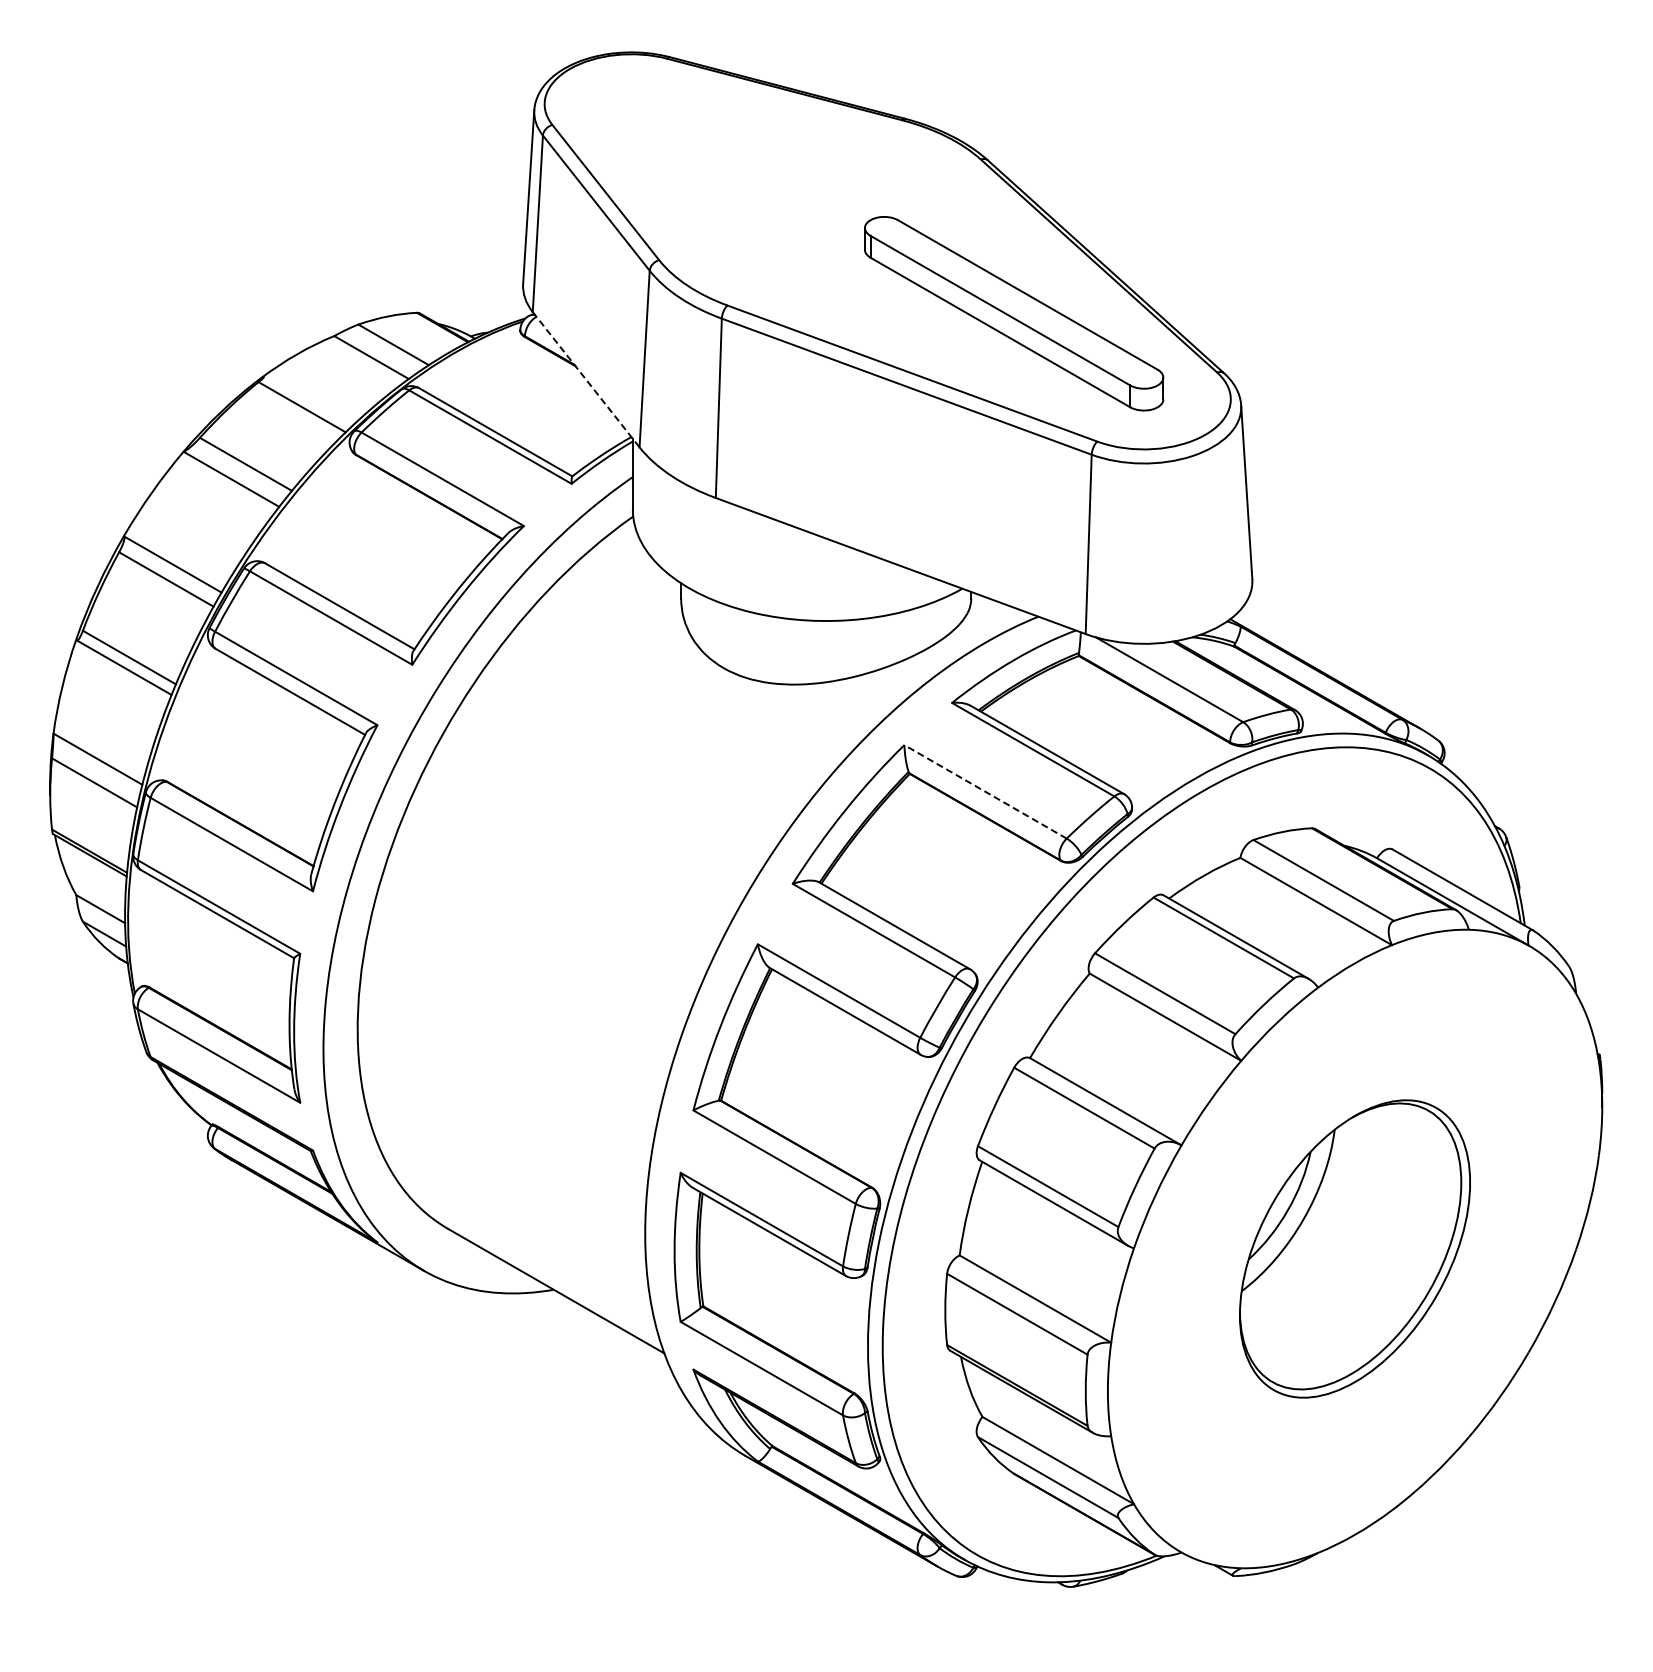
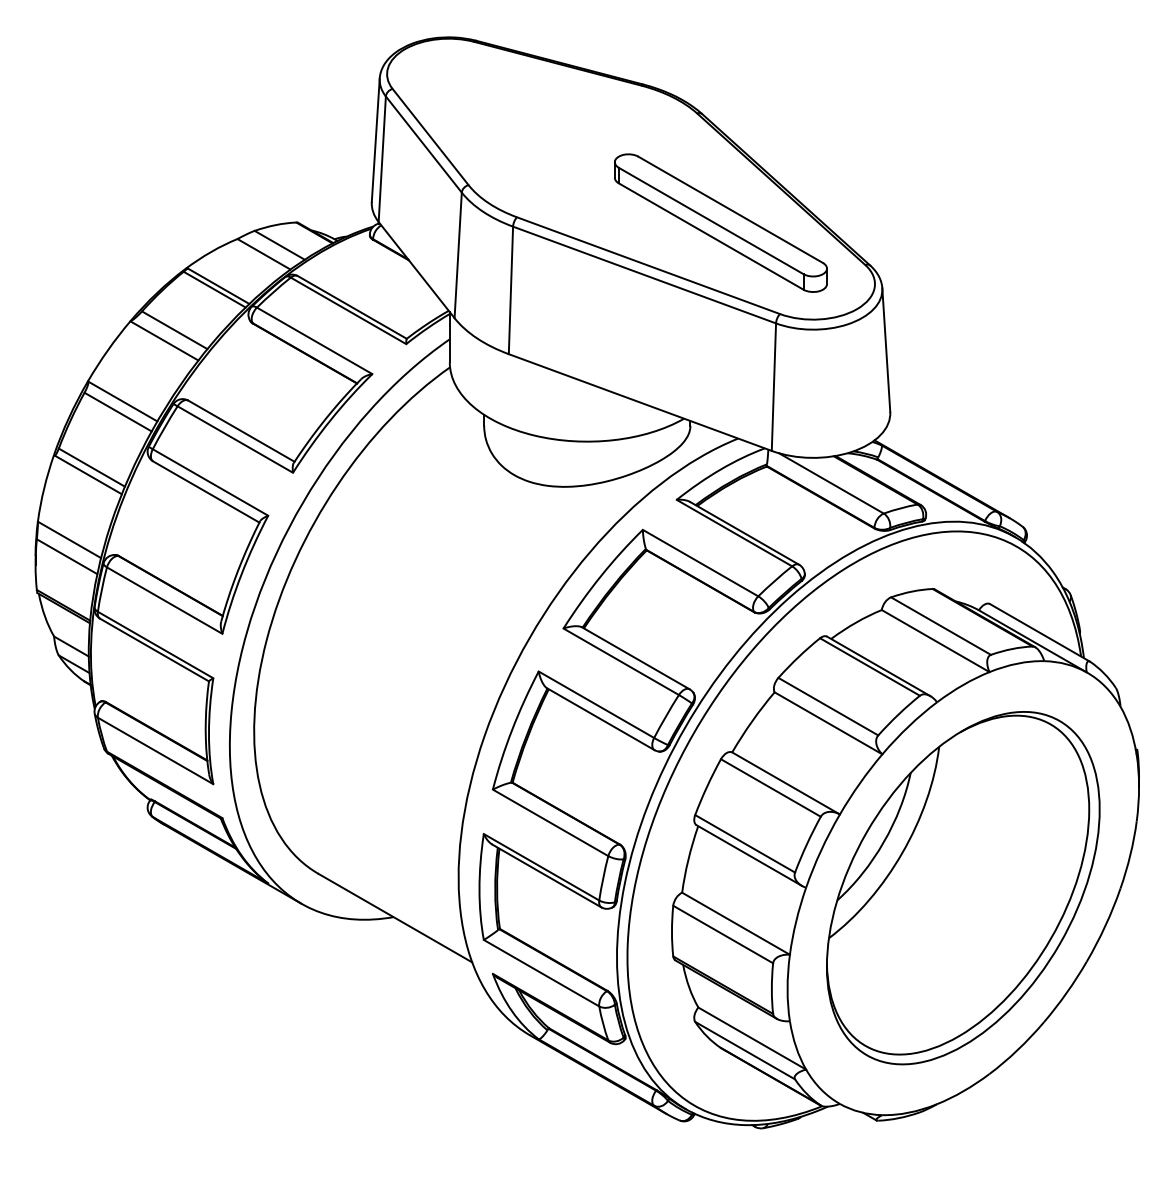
line: (586, 380) -> (416, 270), dashed -> solid
line: (306, 402) -> (217, 286), added
line: (985, 791) -> (700, 562), dashed -> solid
part: (1354, 1248) -> (962, 887), size x1.67

